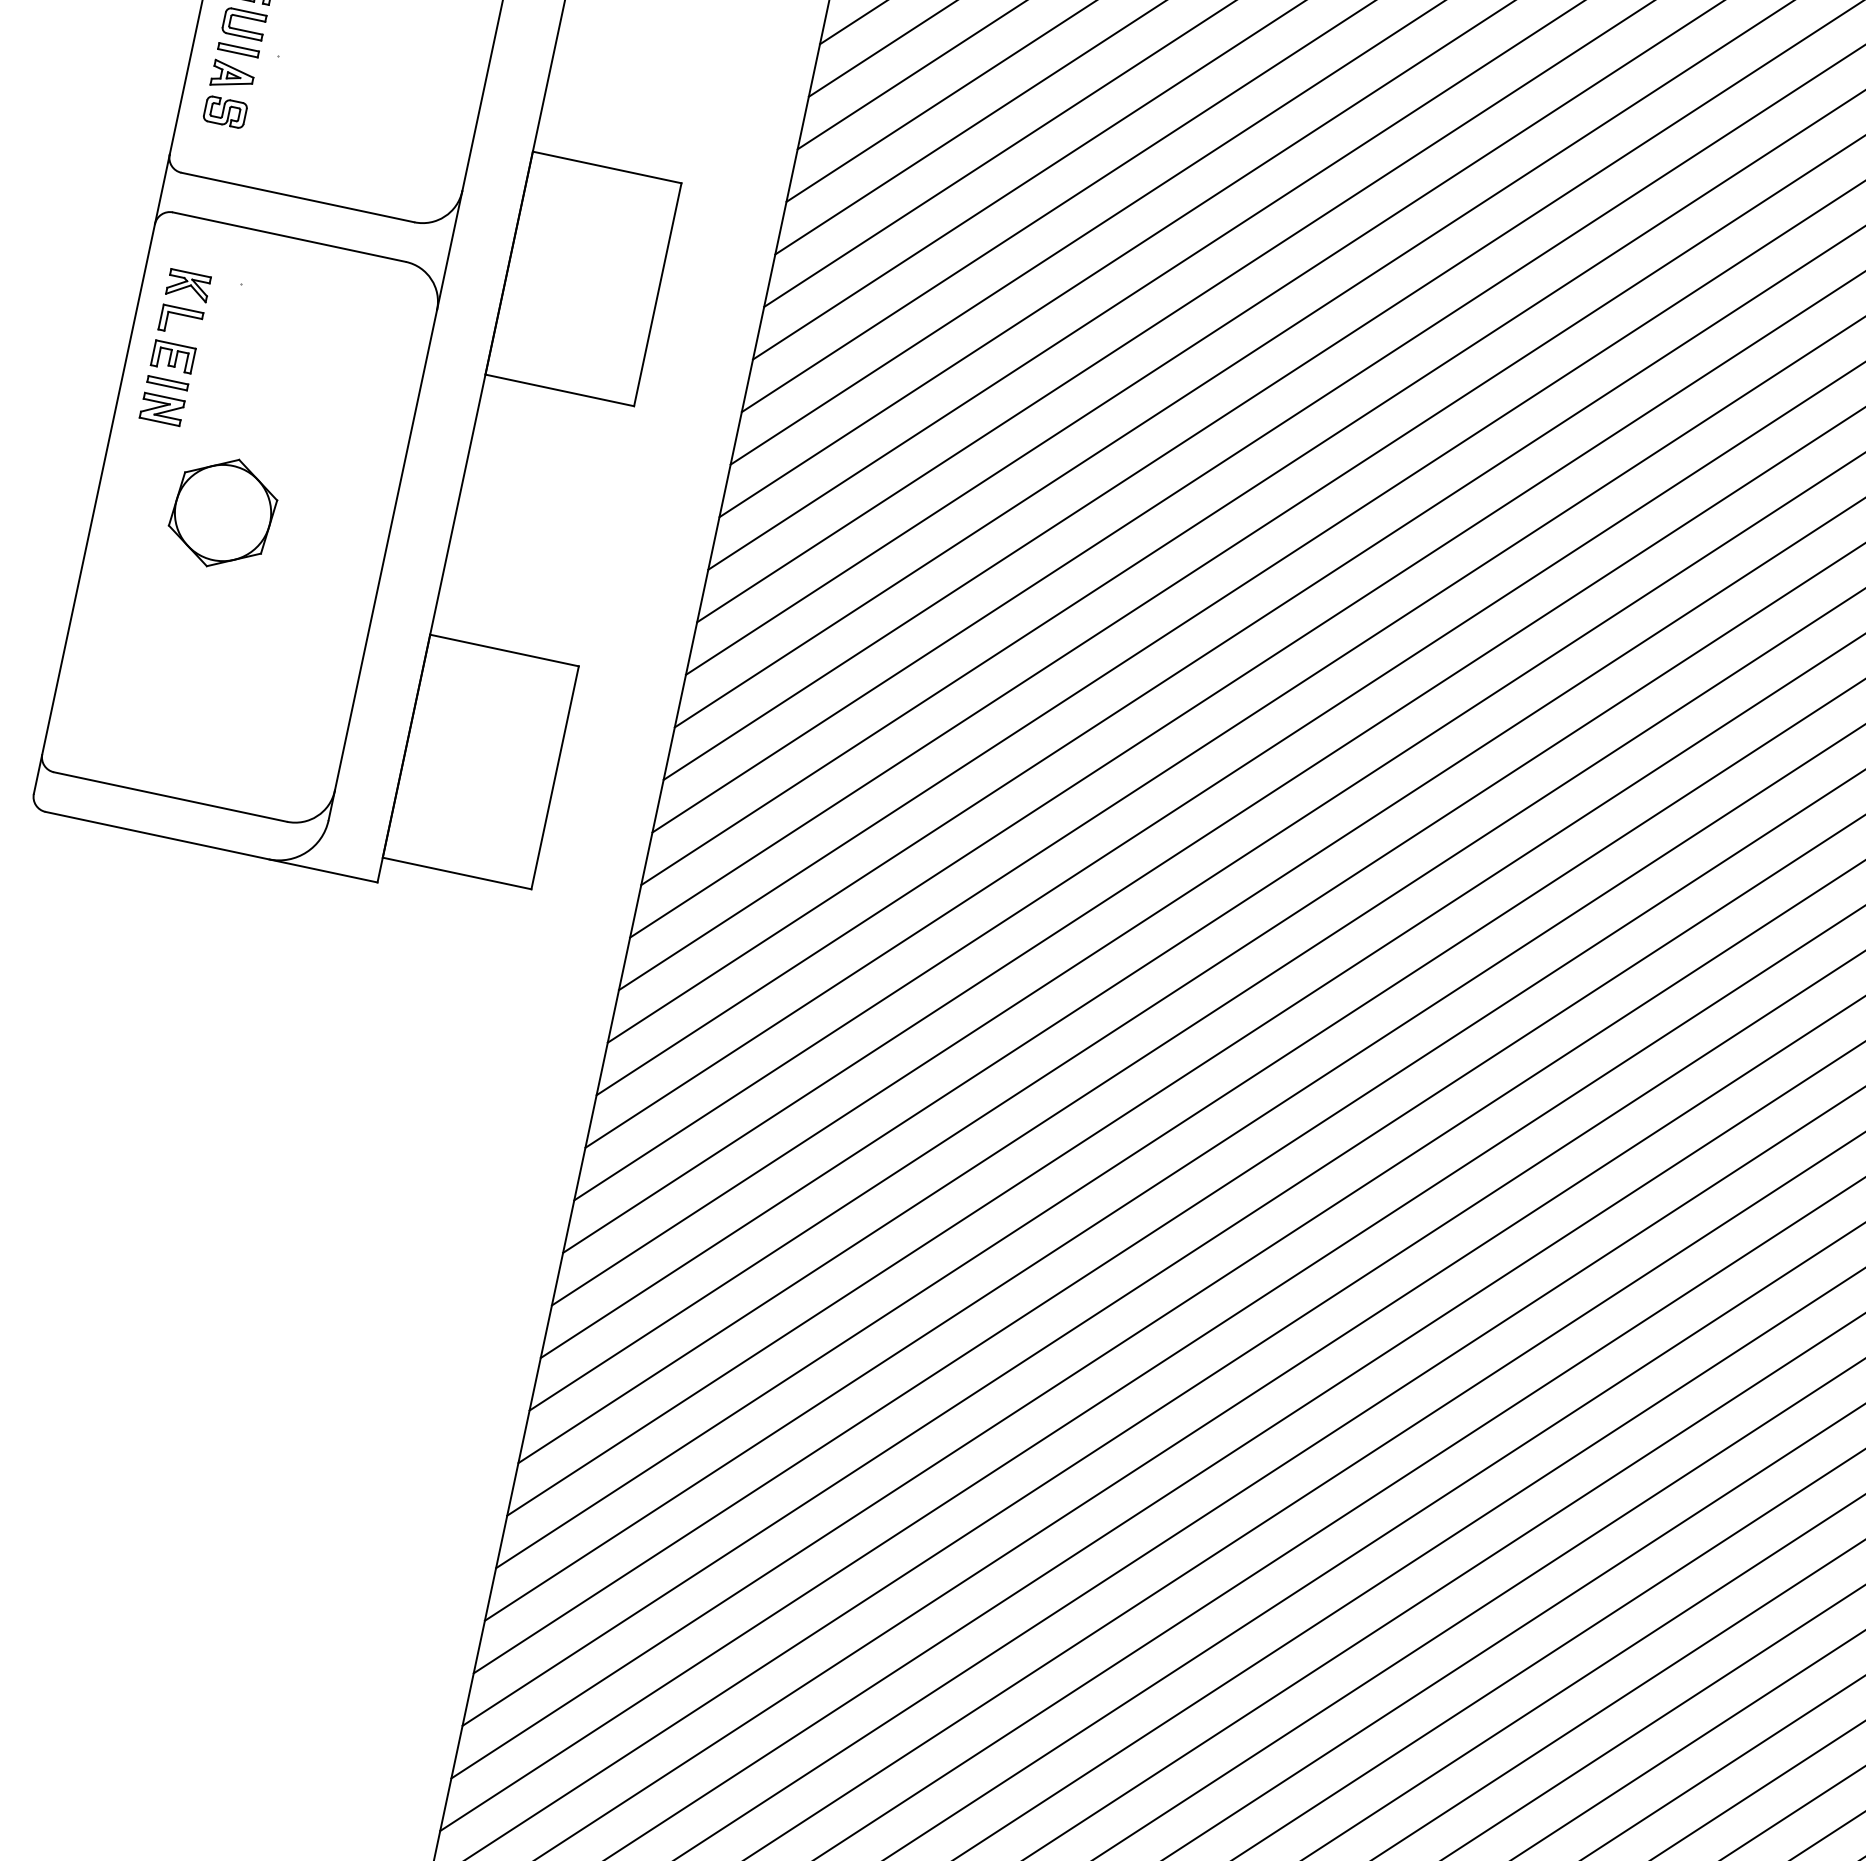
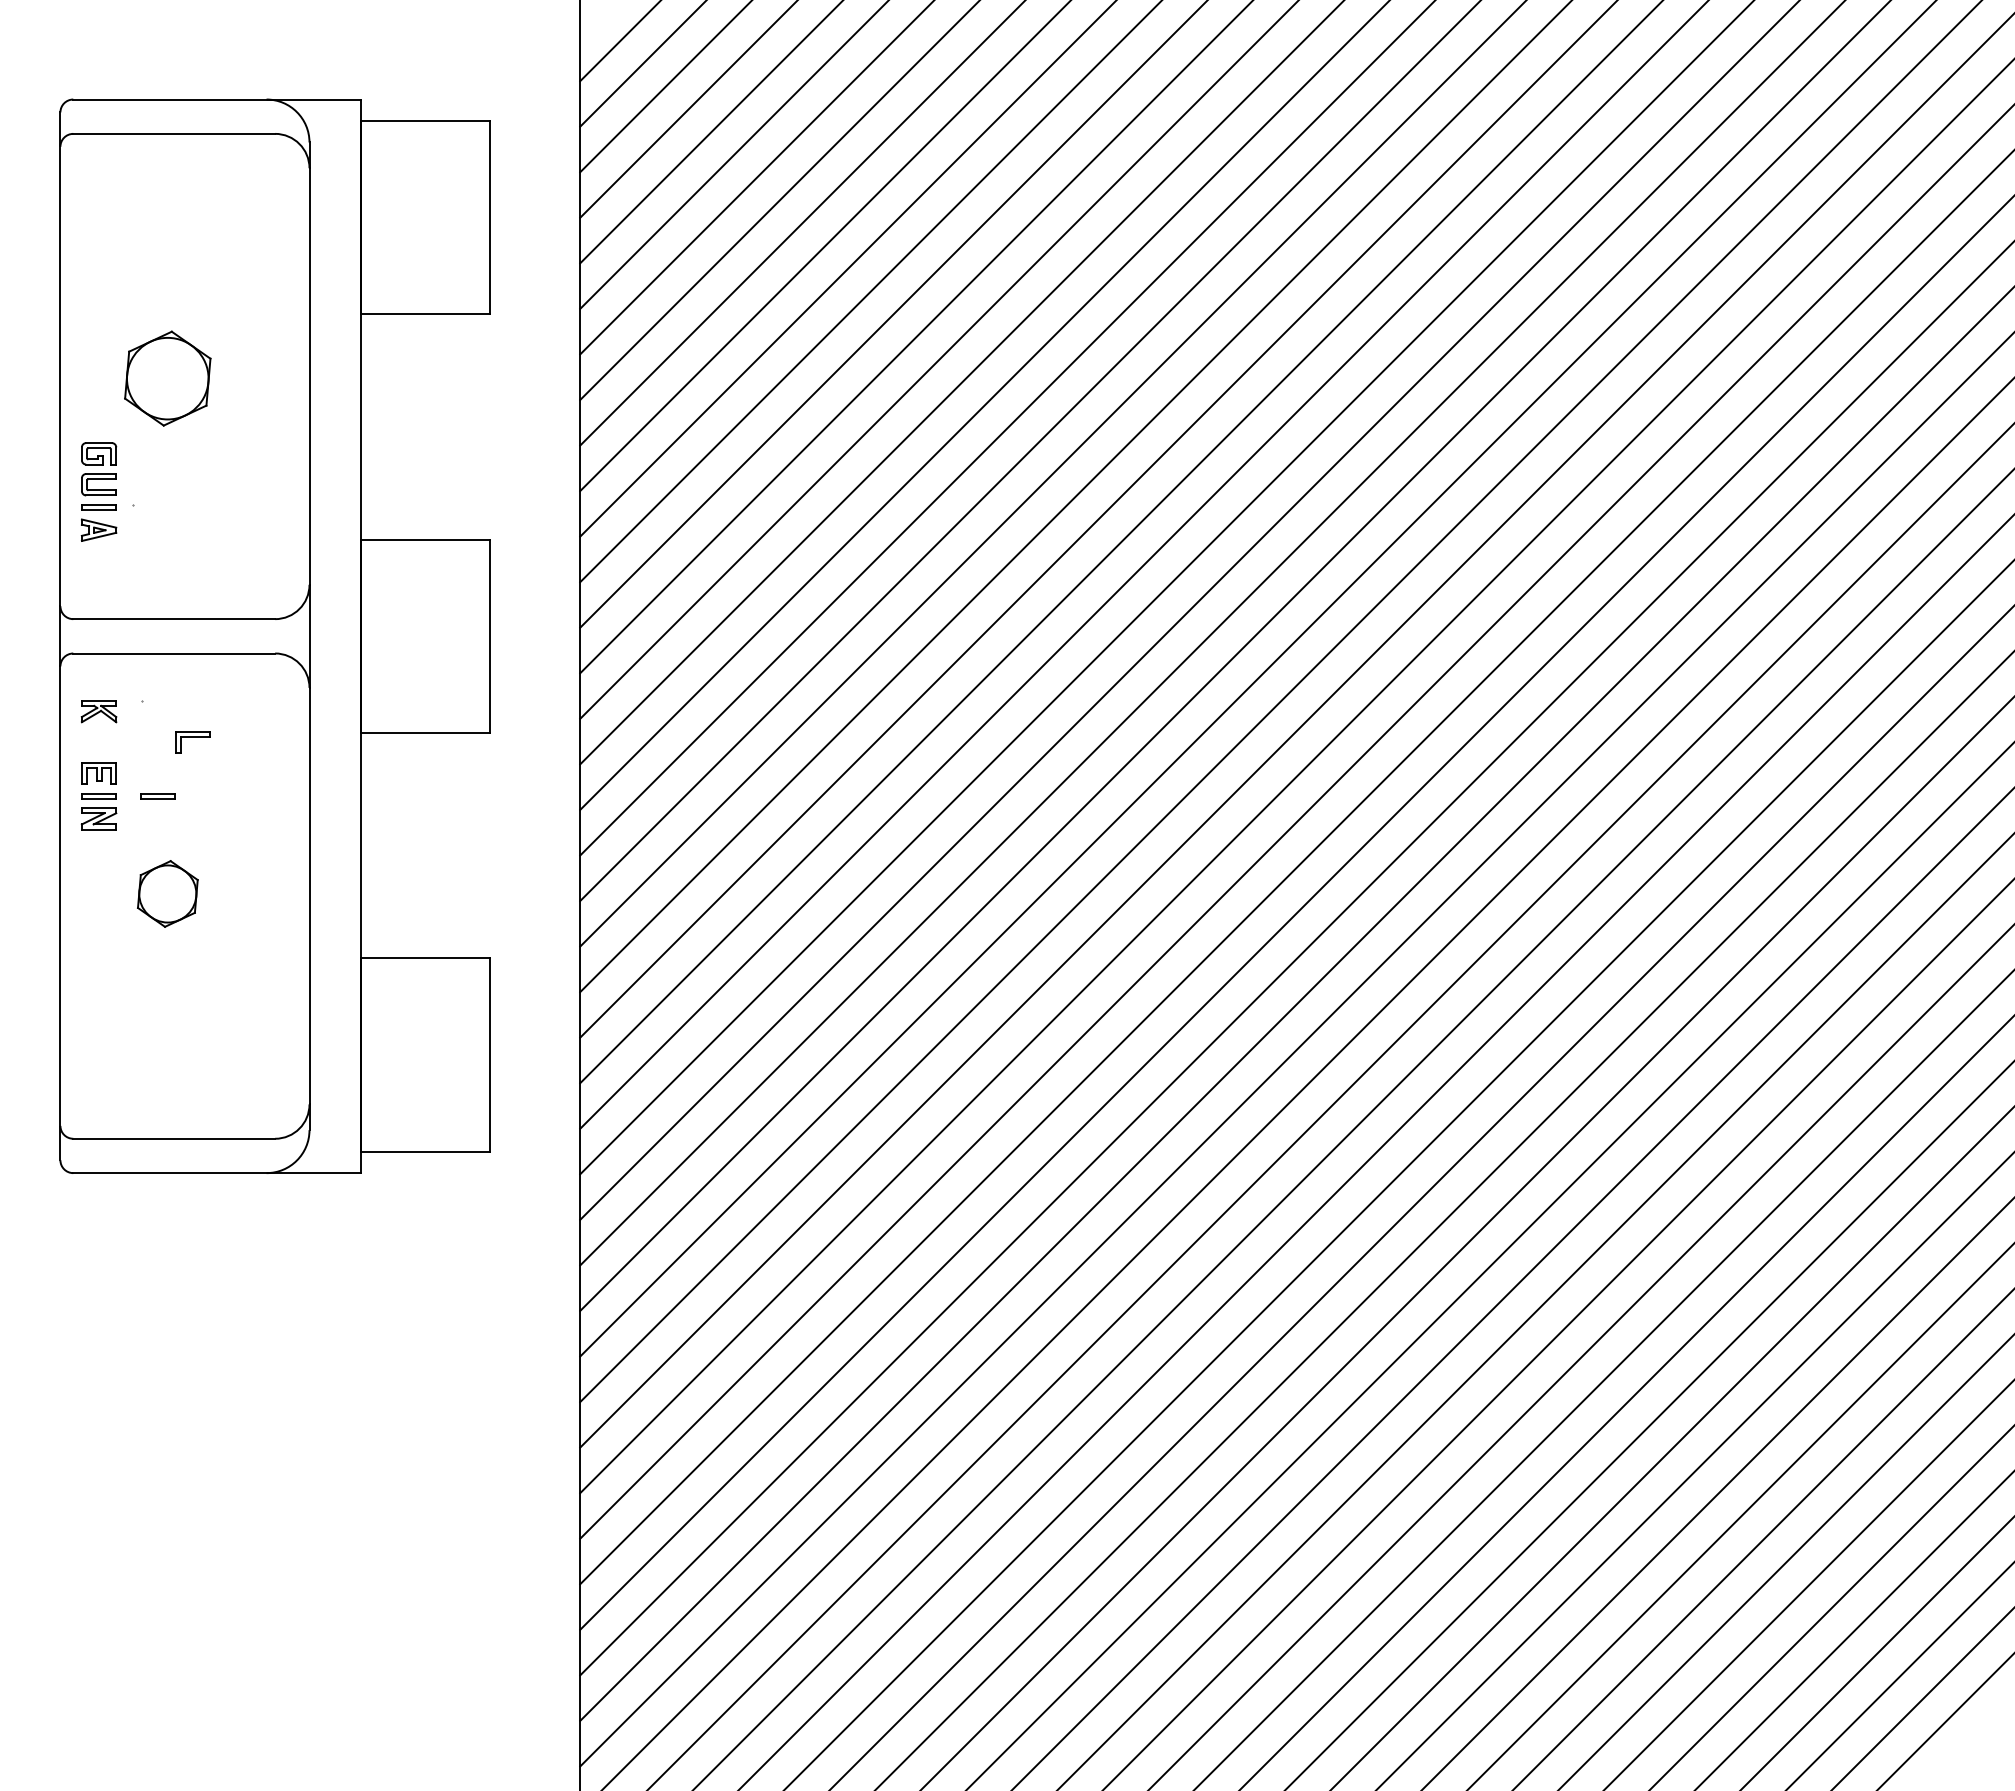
part: (226, 111) -> (99, 560), removed
part: (180, 321) -> (192, 742), moved
part: (235, 398) -> (157, 796), added
part: (222, 512) -> (167, 893), size x0.7

